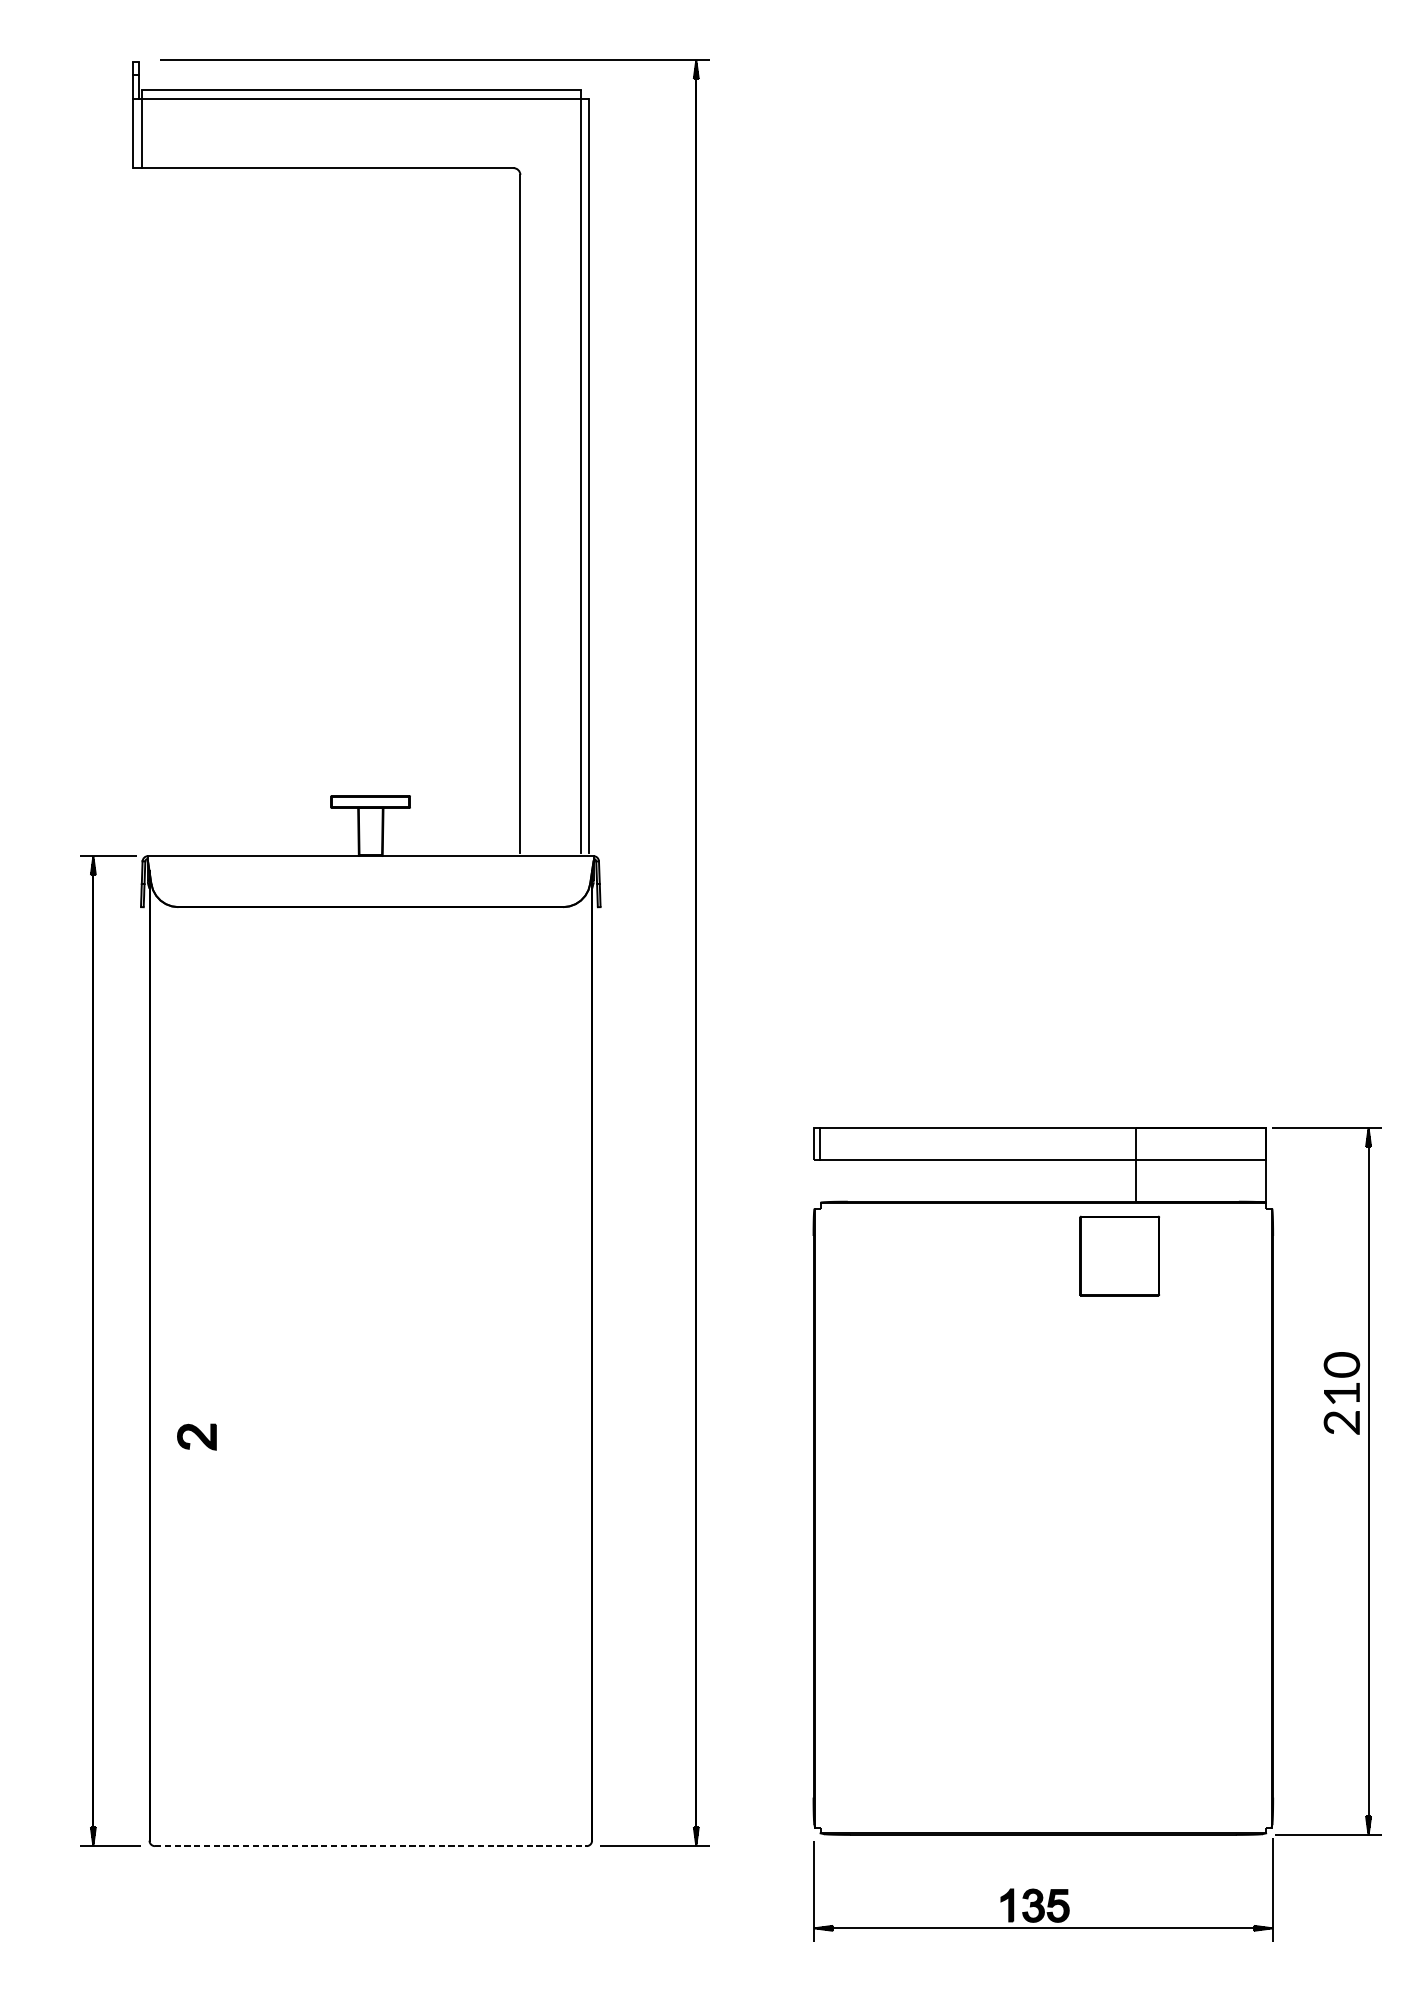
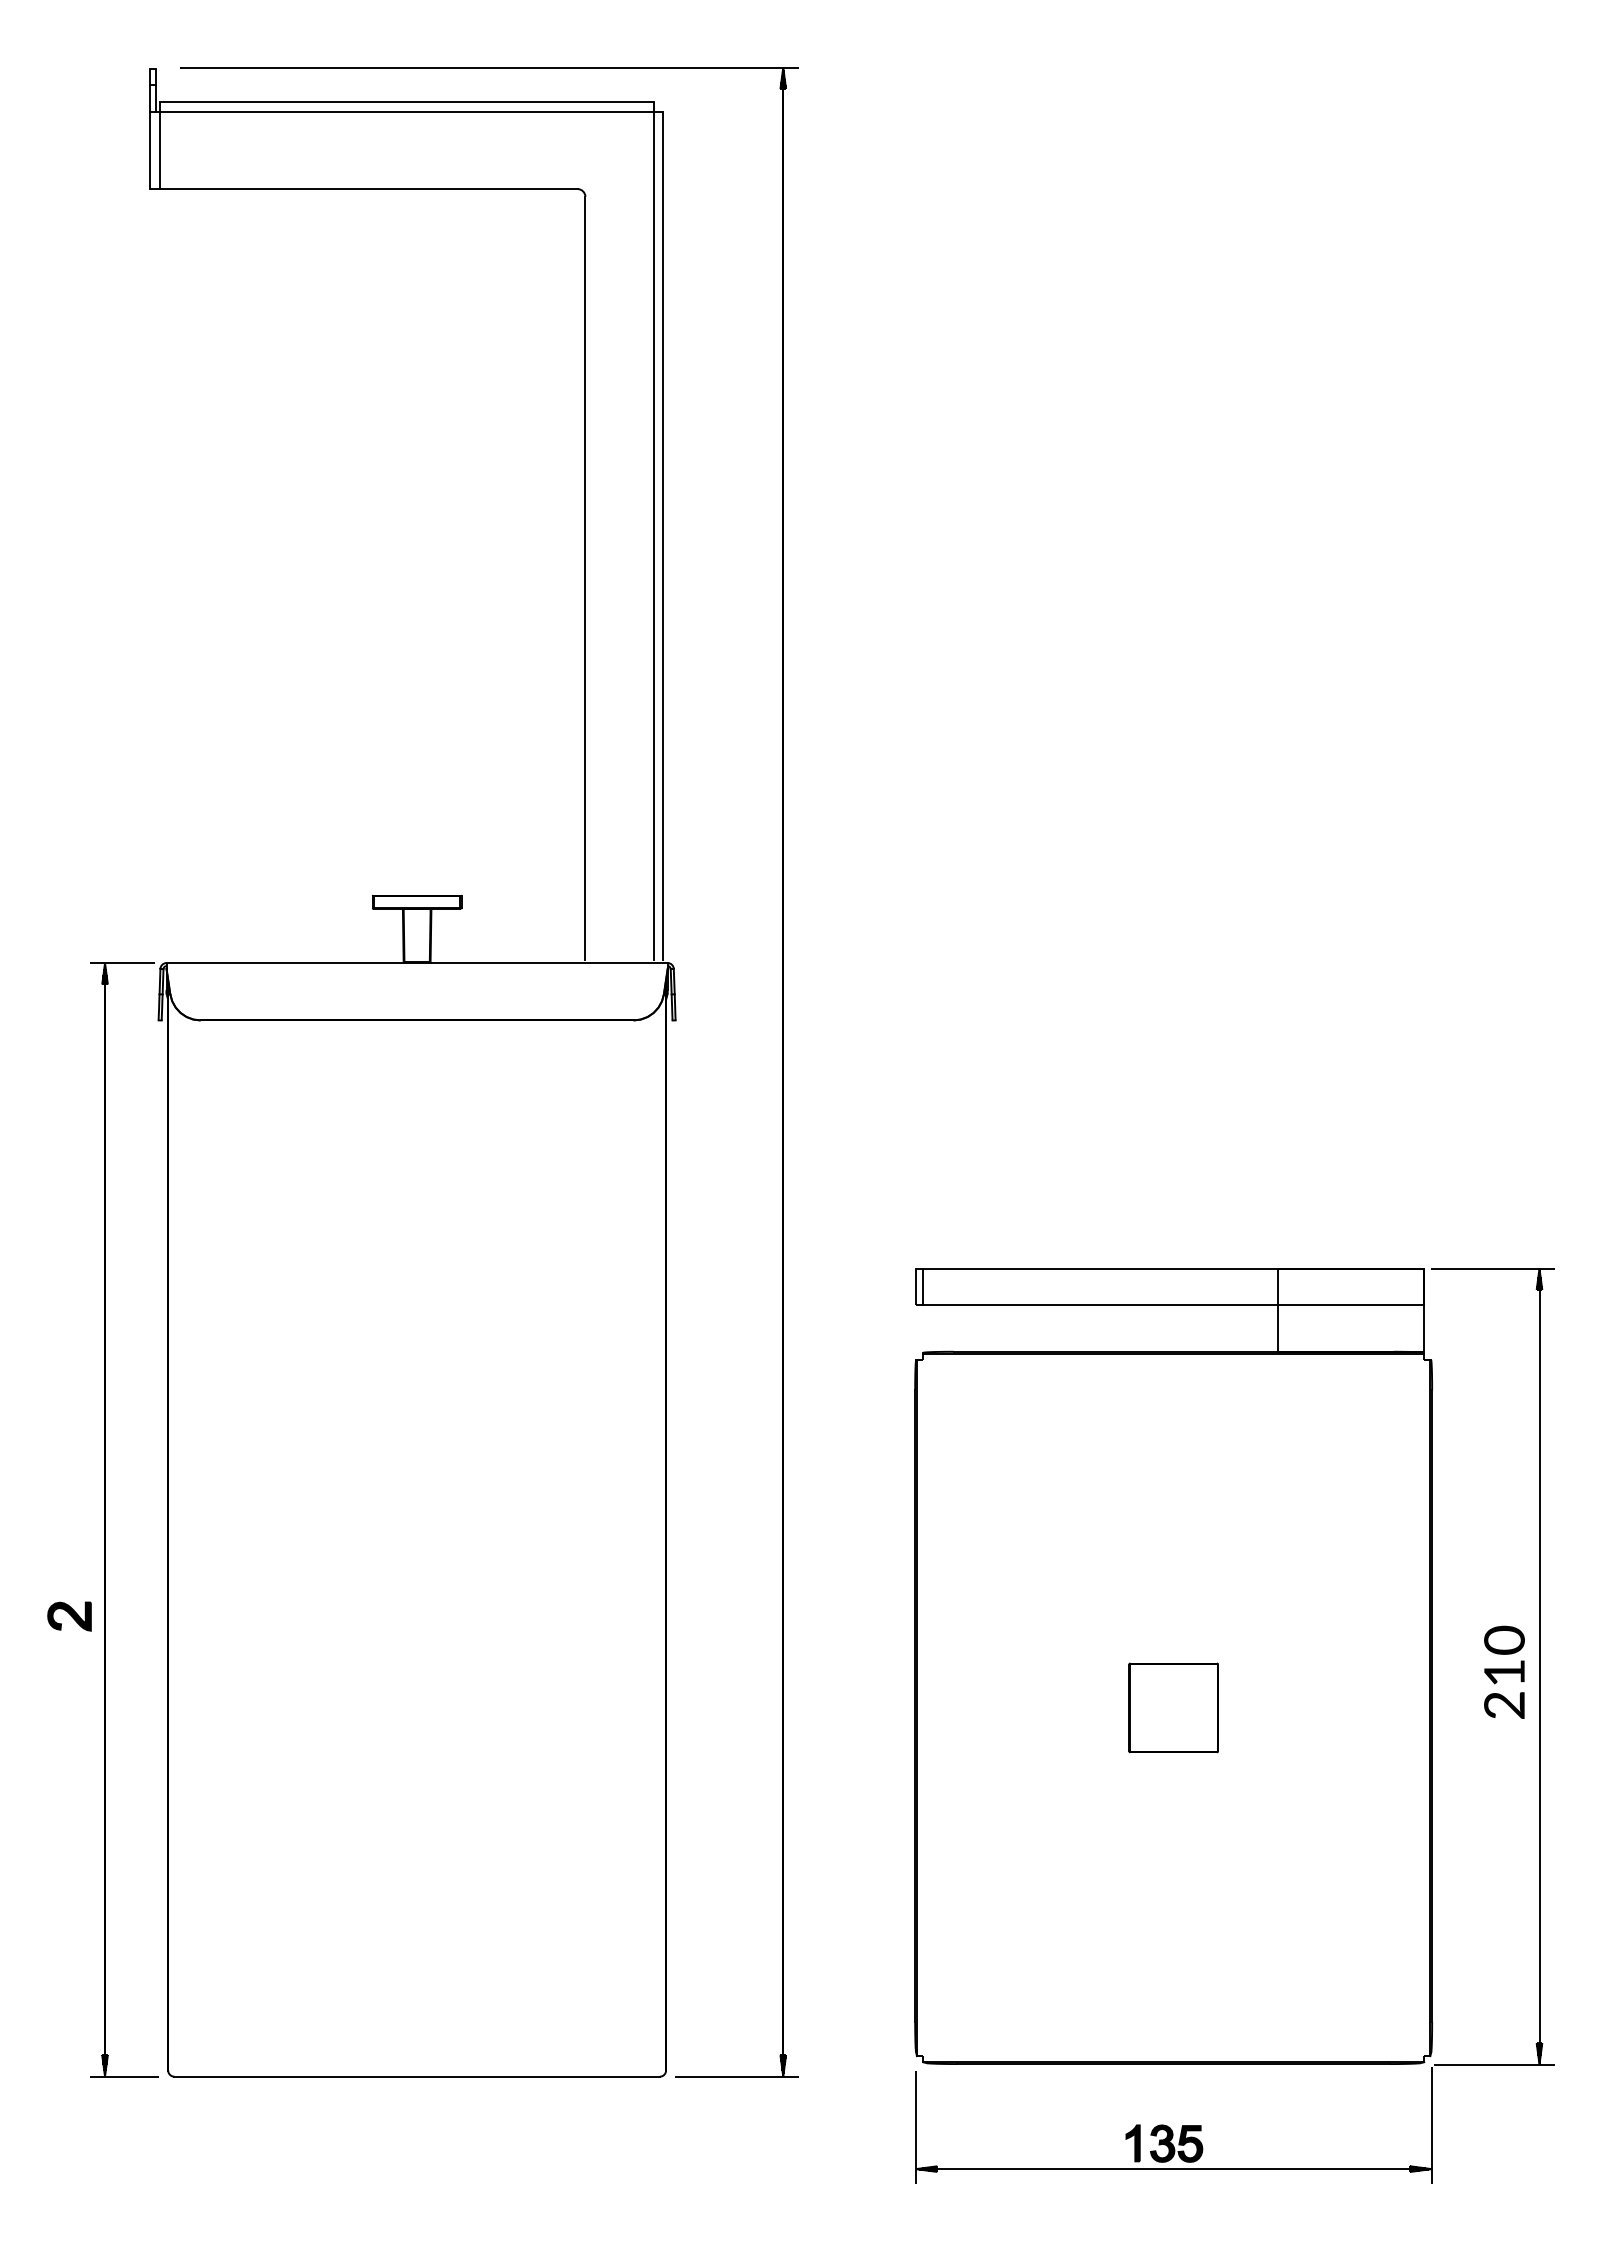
part: (1119, 1255) -> (1173, 1707), moved
text: (1341, 1392) -> (1504, 1671), moved
part: (196, 1437) -> (69, 1616), moved
line: (371, 1845) -> (417, 2076), dashed -> solid

